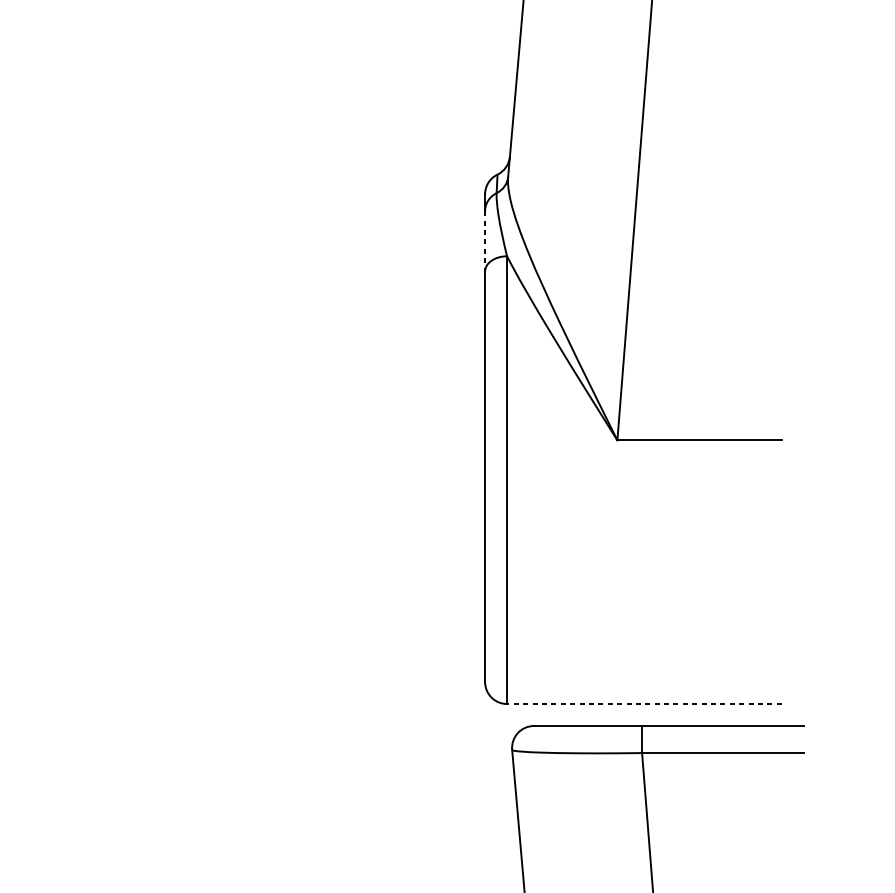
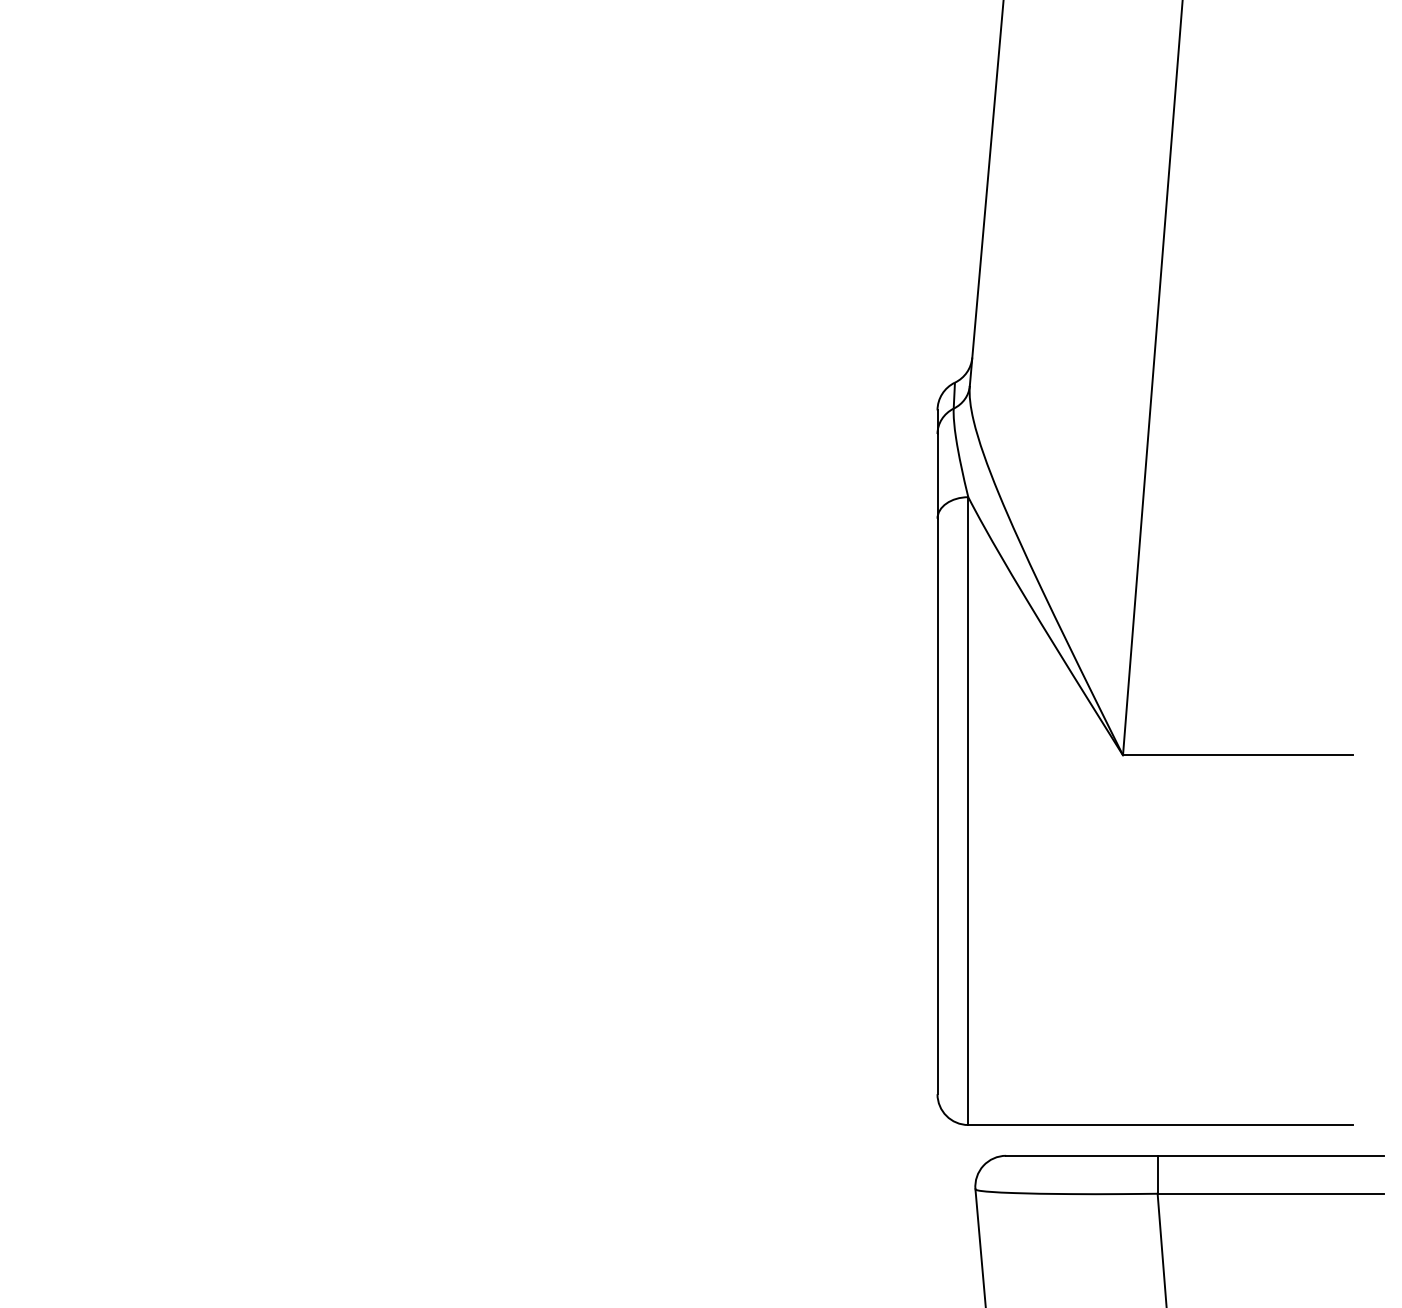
line: (485, 241) -> (937, 476), dashed -> solid
line: (644, 704) -> (1160, 1125), dashed -> solid

